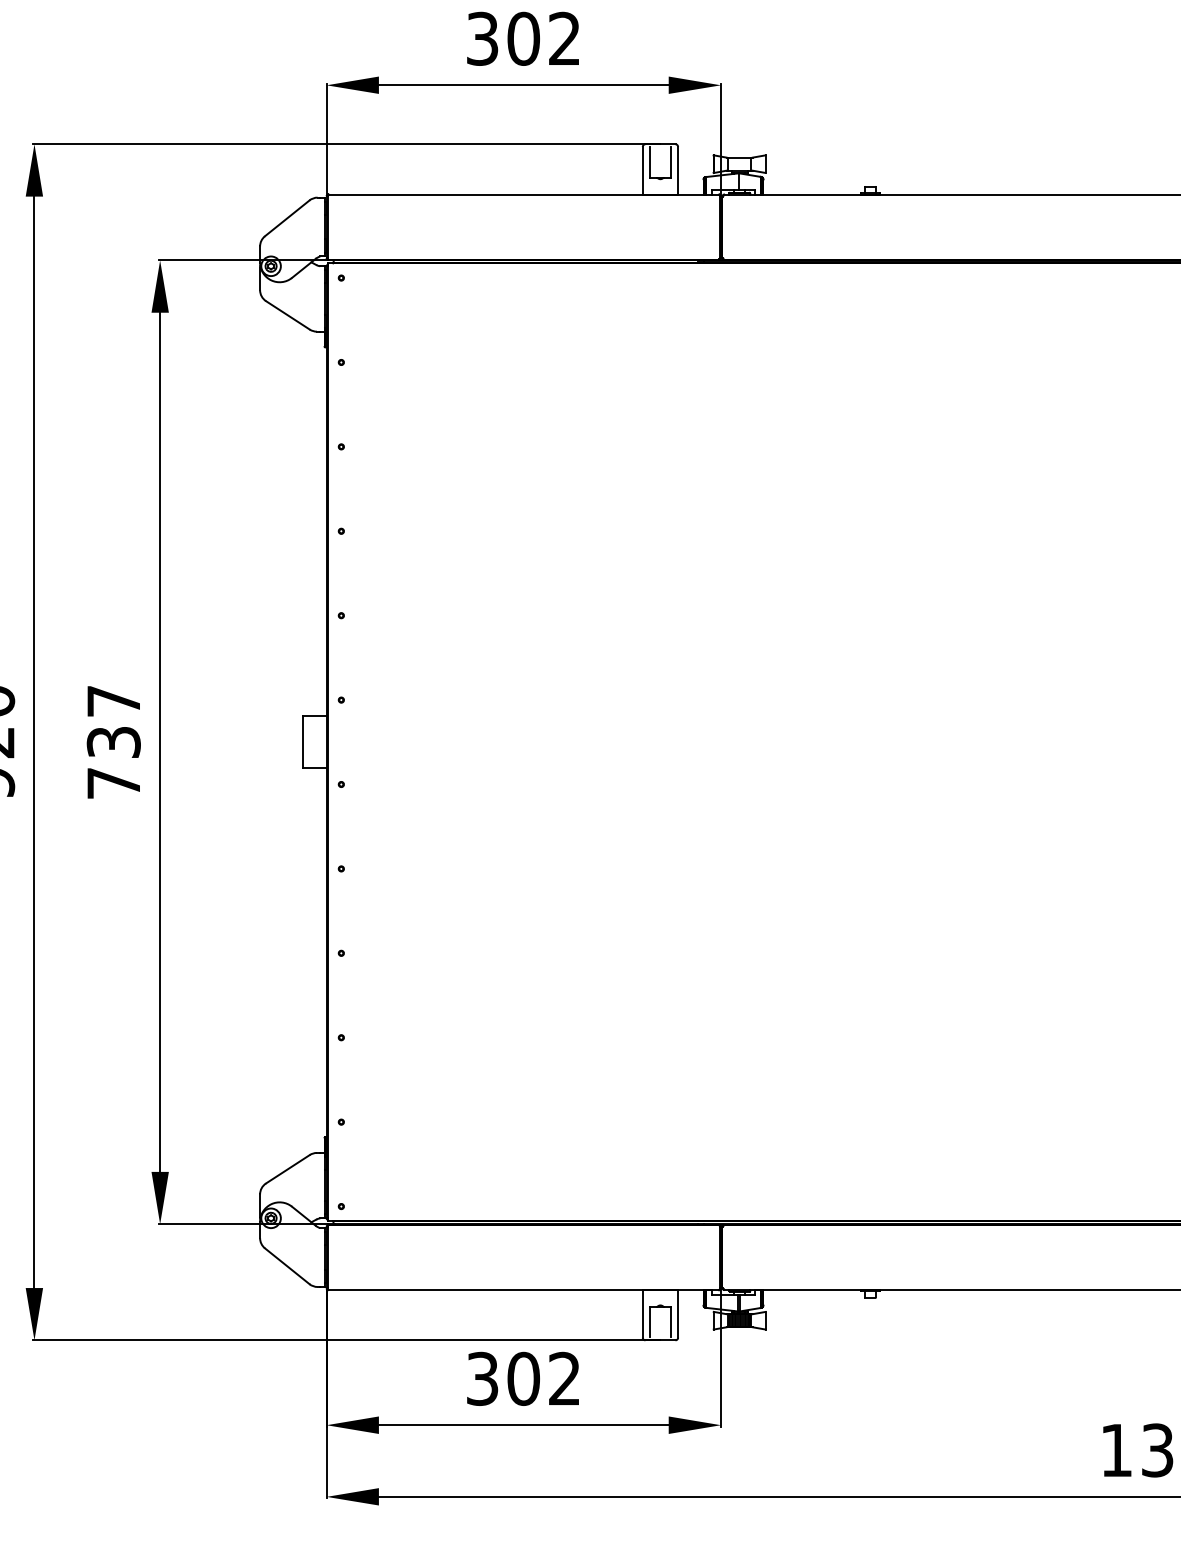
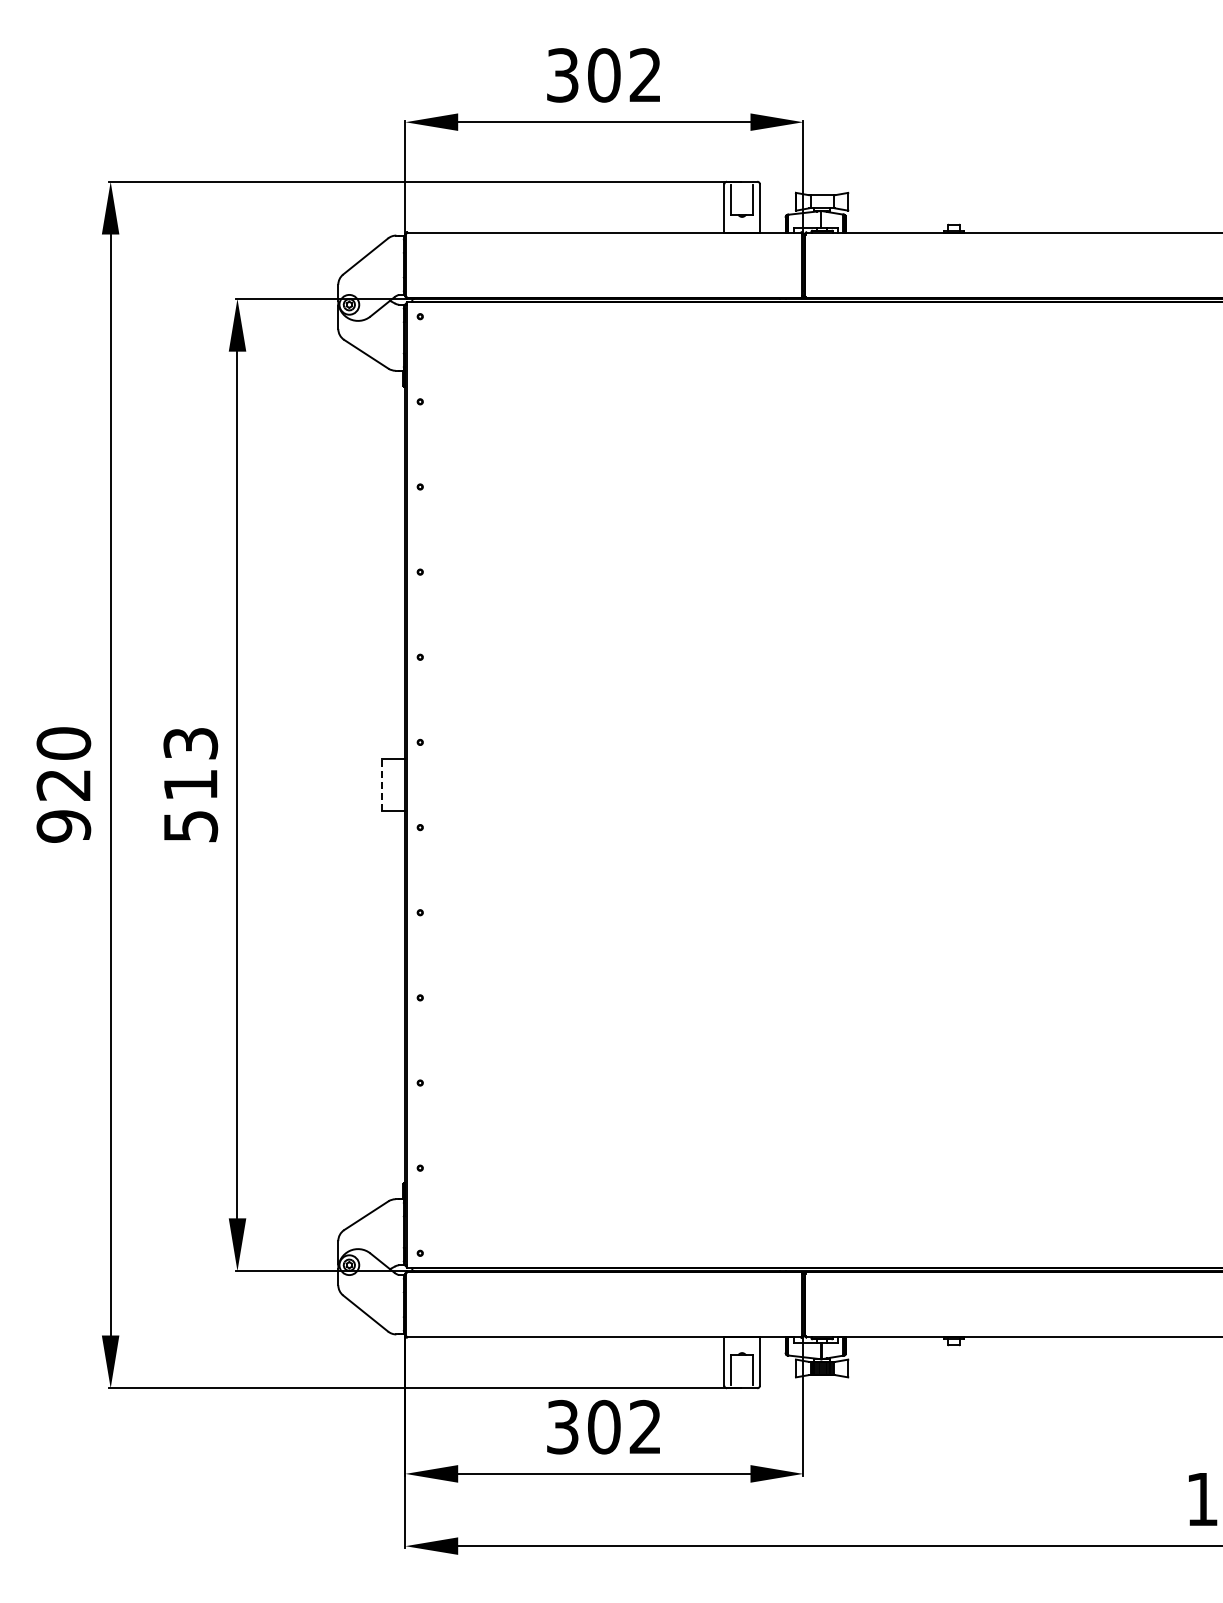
line: (303, 741) -> (382, 784), solid -> dashed
text: (113, 742) -> (190, 785), 737 -> 513

